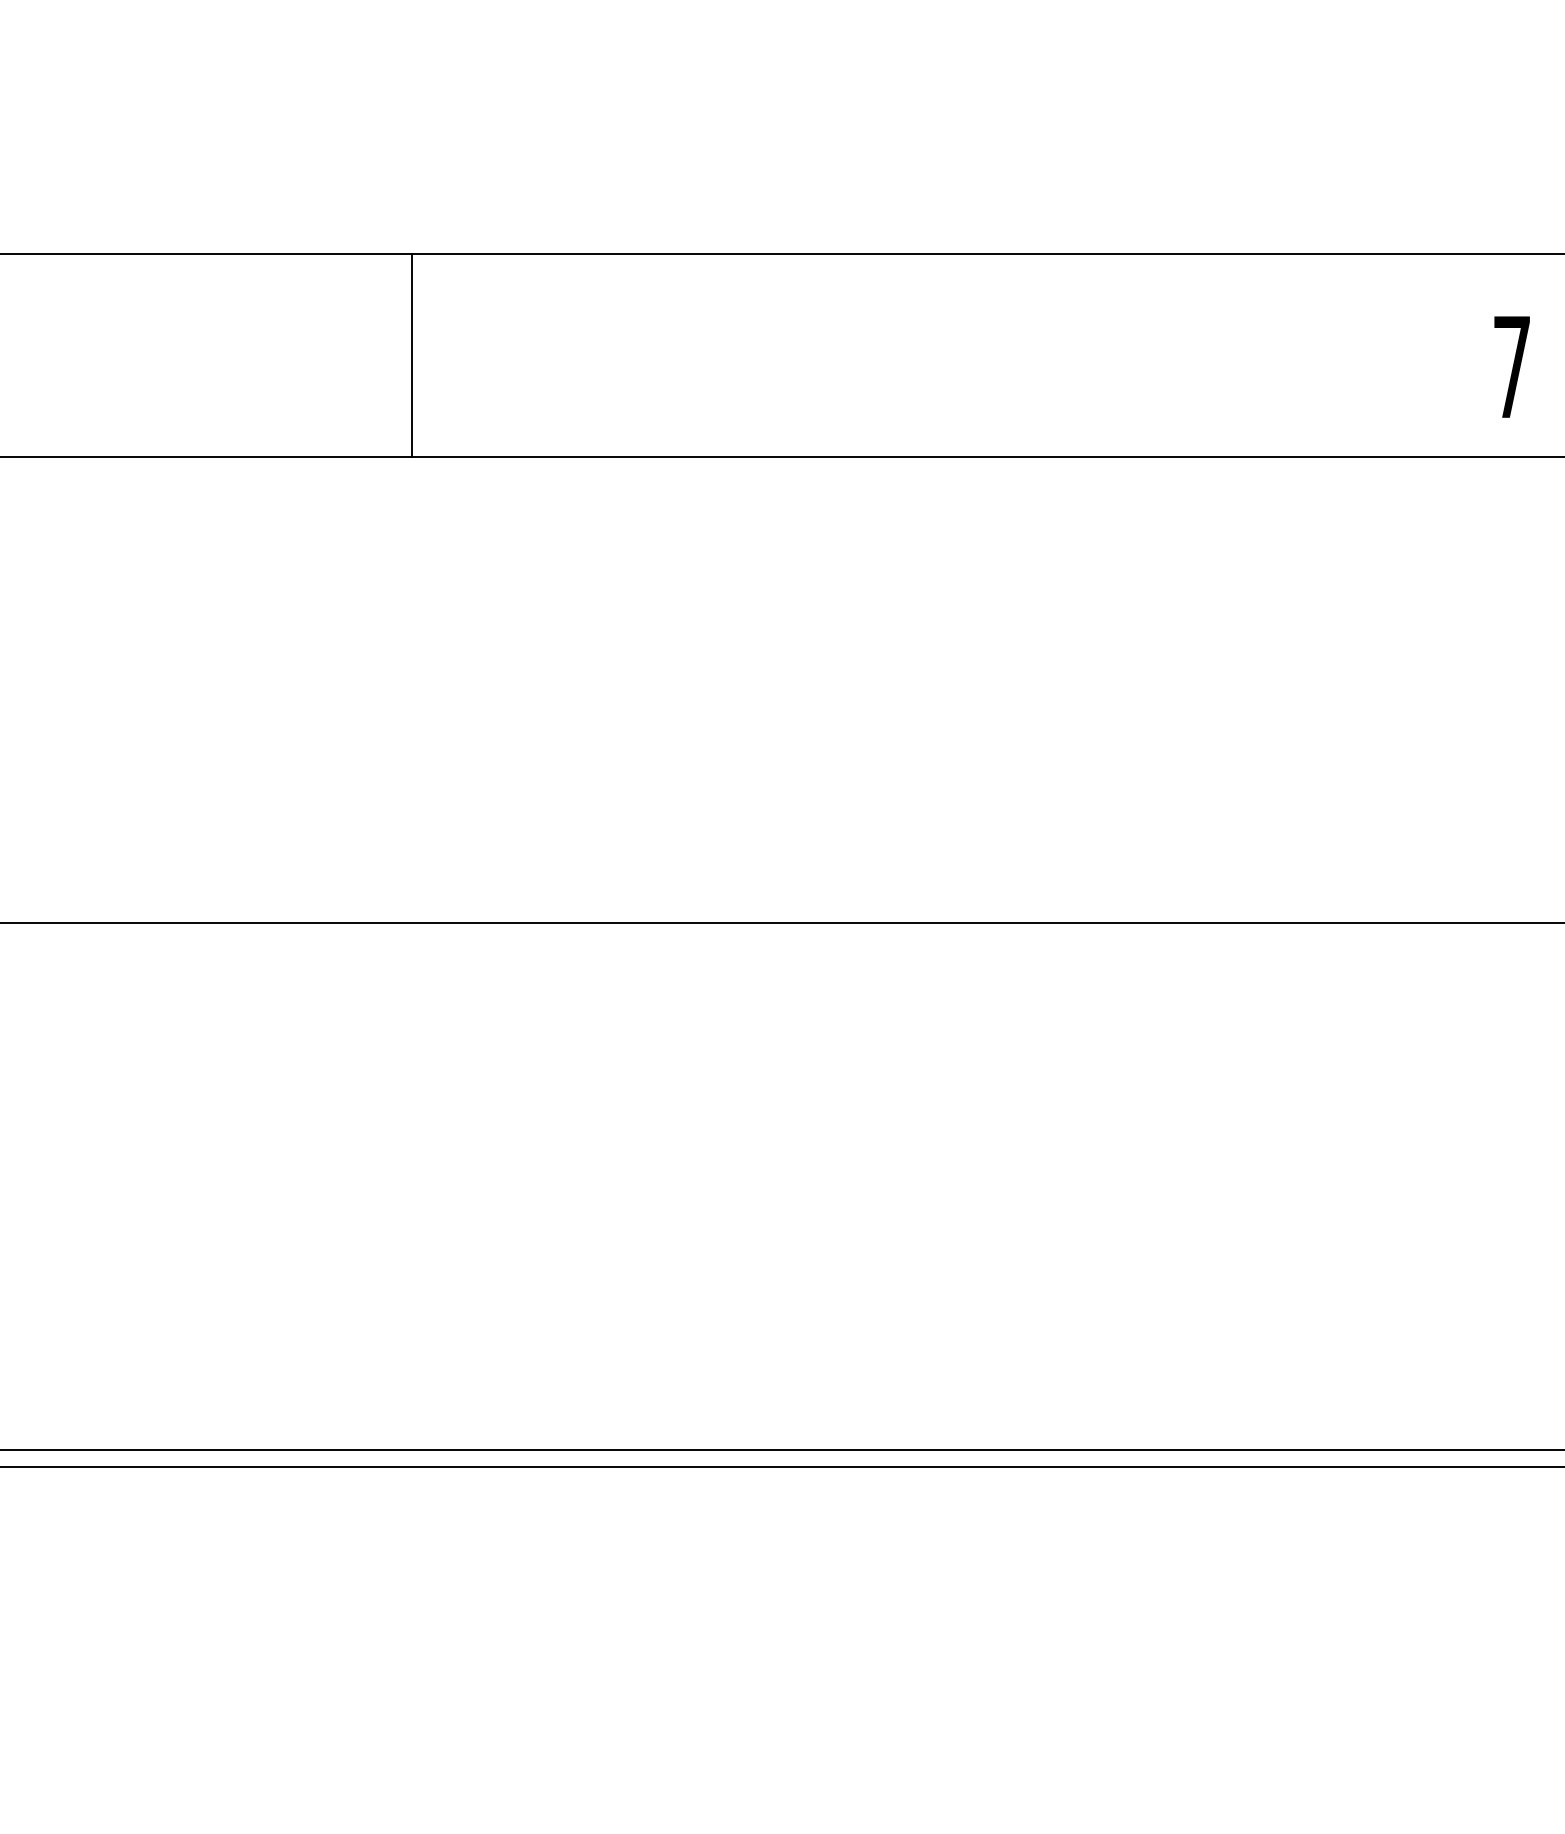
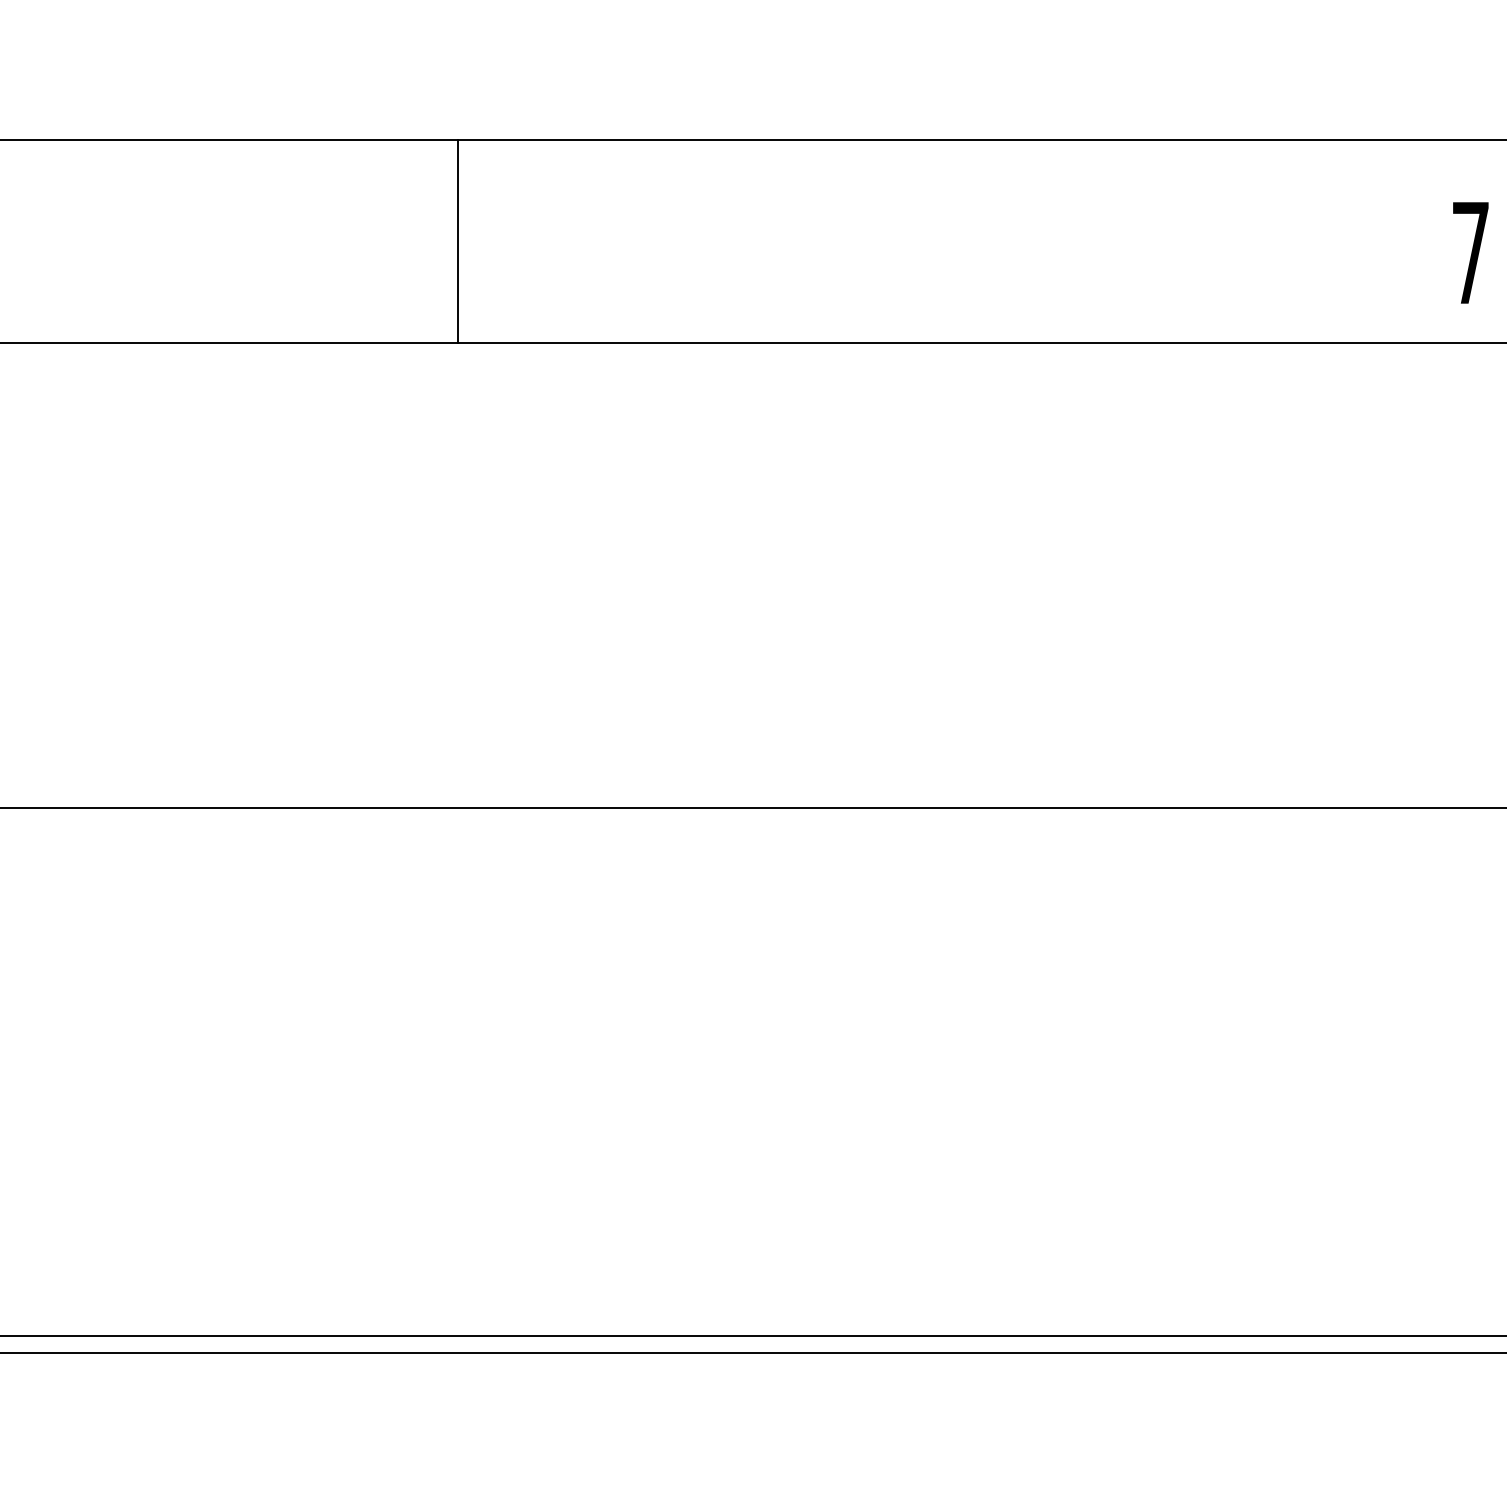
line: (412, 355) -> (458, 241), moved

